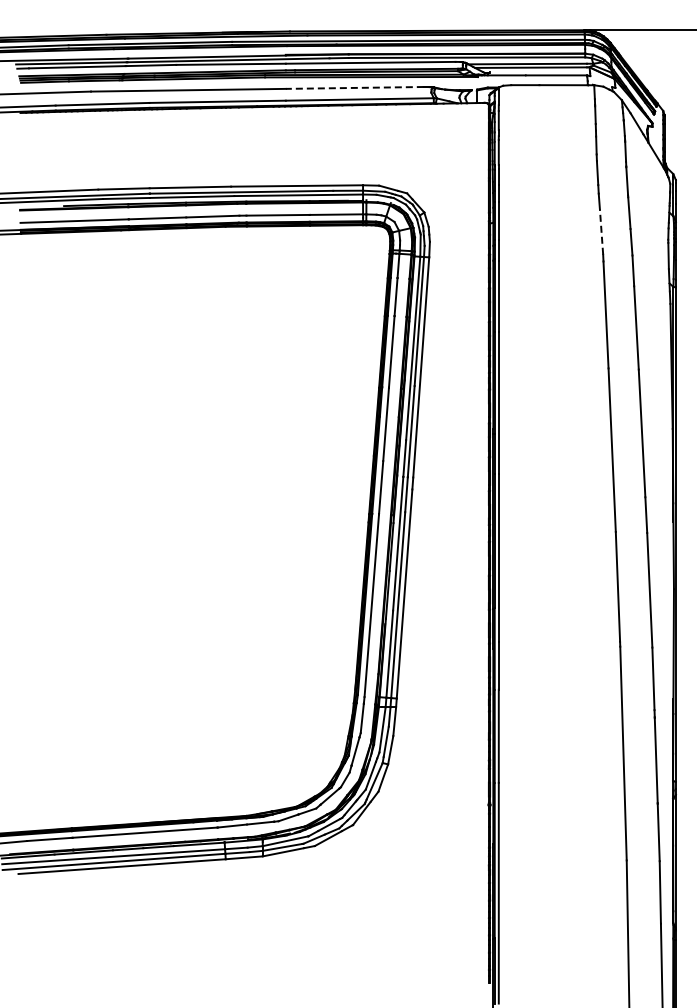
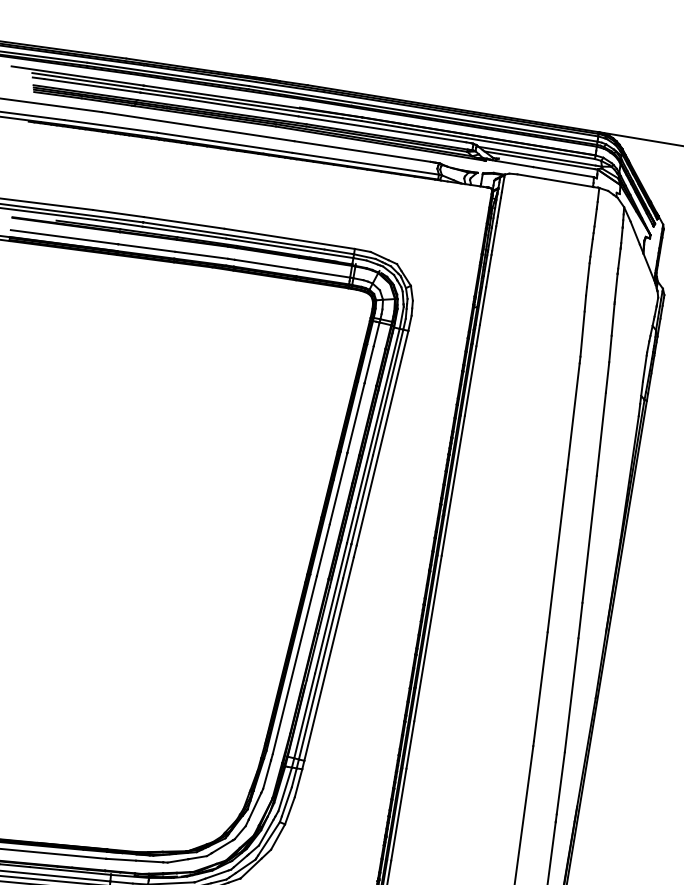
line: (354, 87) -> (362, 151), dashed -> solid
line: (601, 232) -> (582, 334), dashed -> solid

